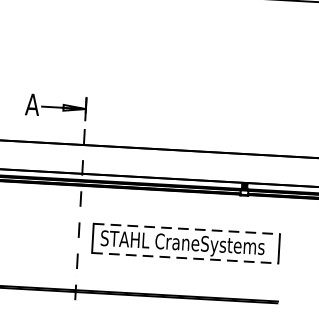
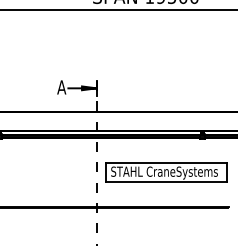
line: (186, 228) -> (166, 162), dashed -> solid
line: (184, 257) -> (166, 181), dashed -> solid

